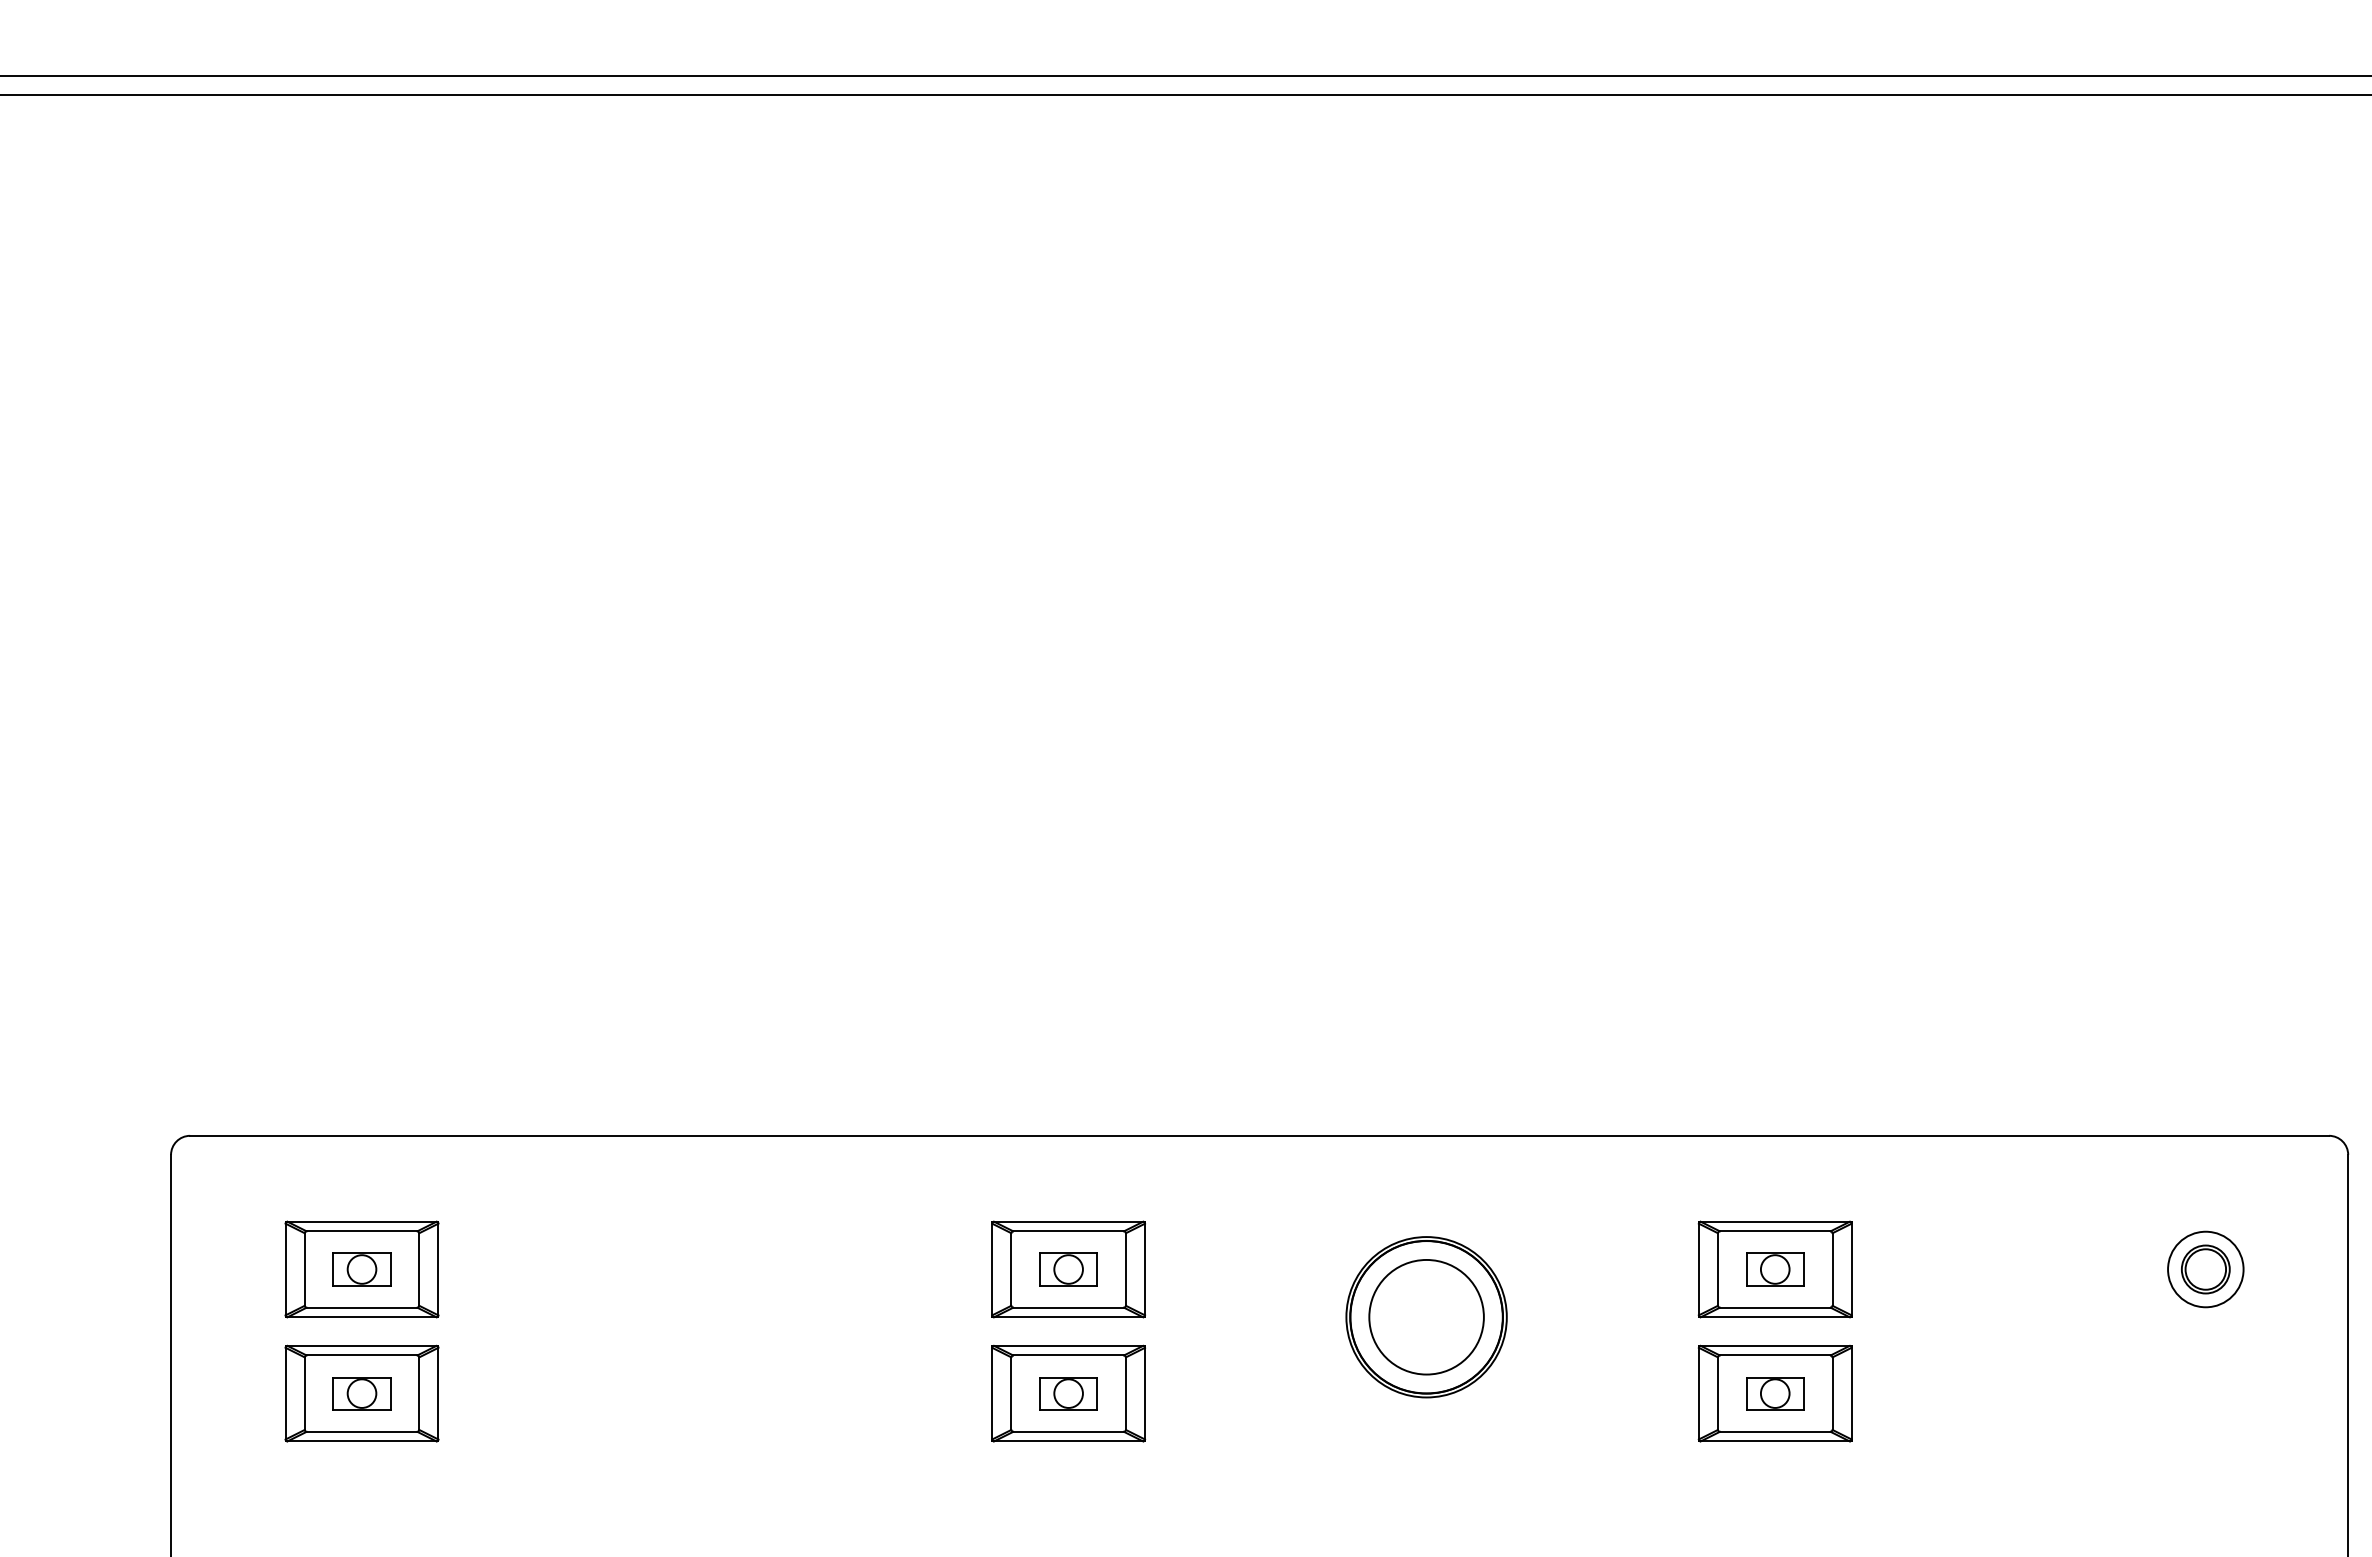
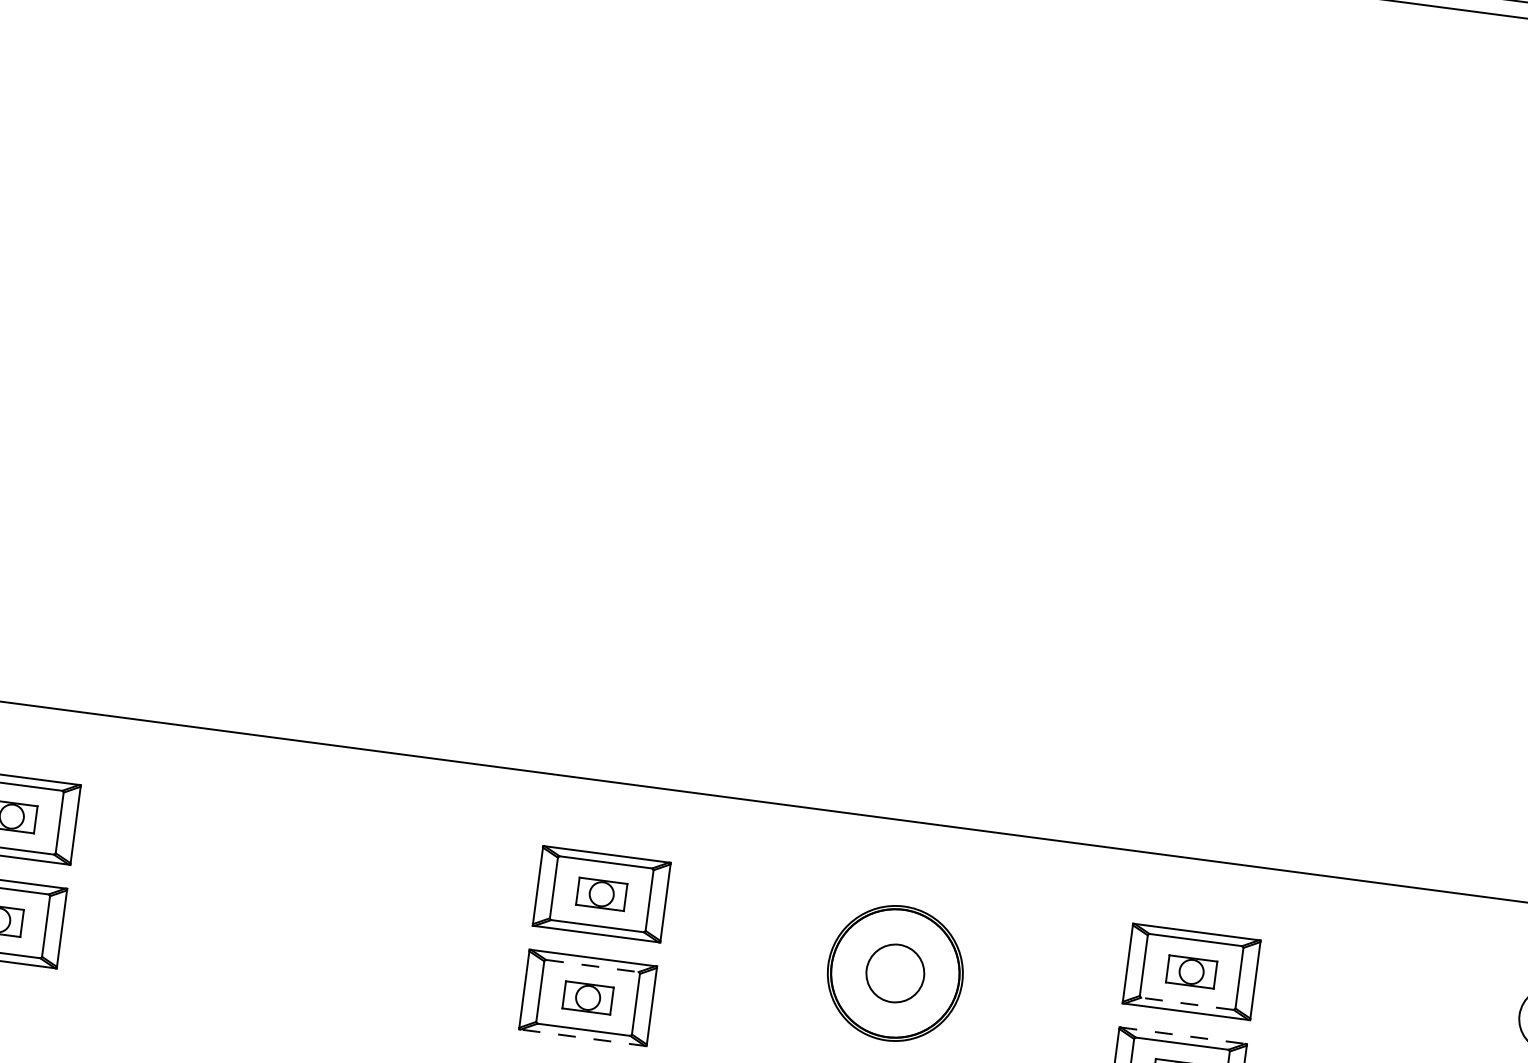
line: (1774, 1307) -> (1186, 1003), solid -> dashed
circle: (1426, 1316) -> (895, 972), size x0.6
line: (1775, 1345) -> (1183, 1035), solid -> dashed
line: (1069, 1355) -> (593, 966), solid -> dashed
line: (1068, 1441) -> (582, 1037), solid -> dashed

